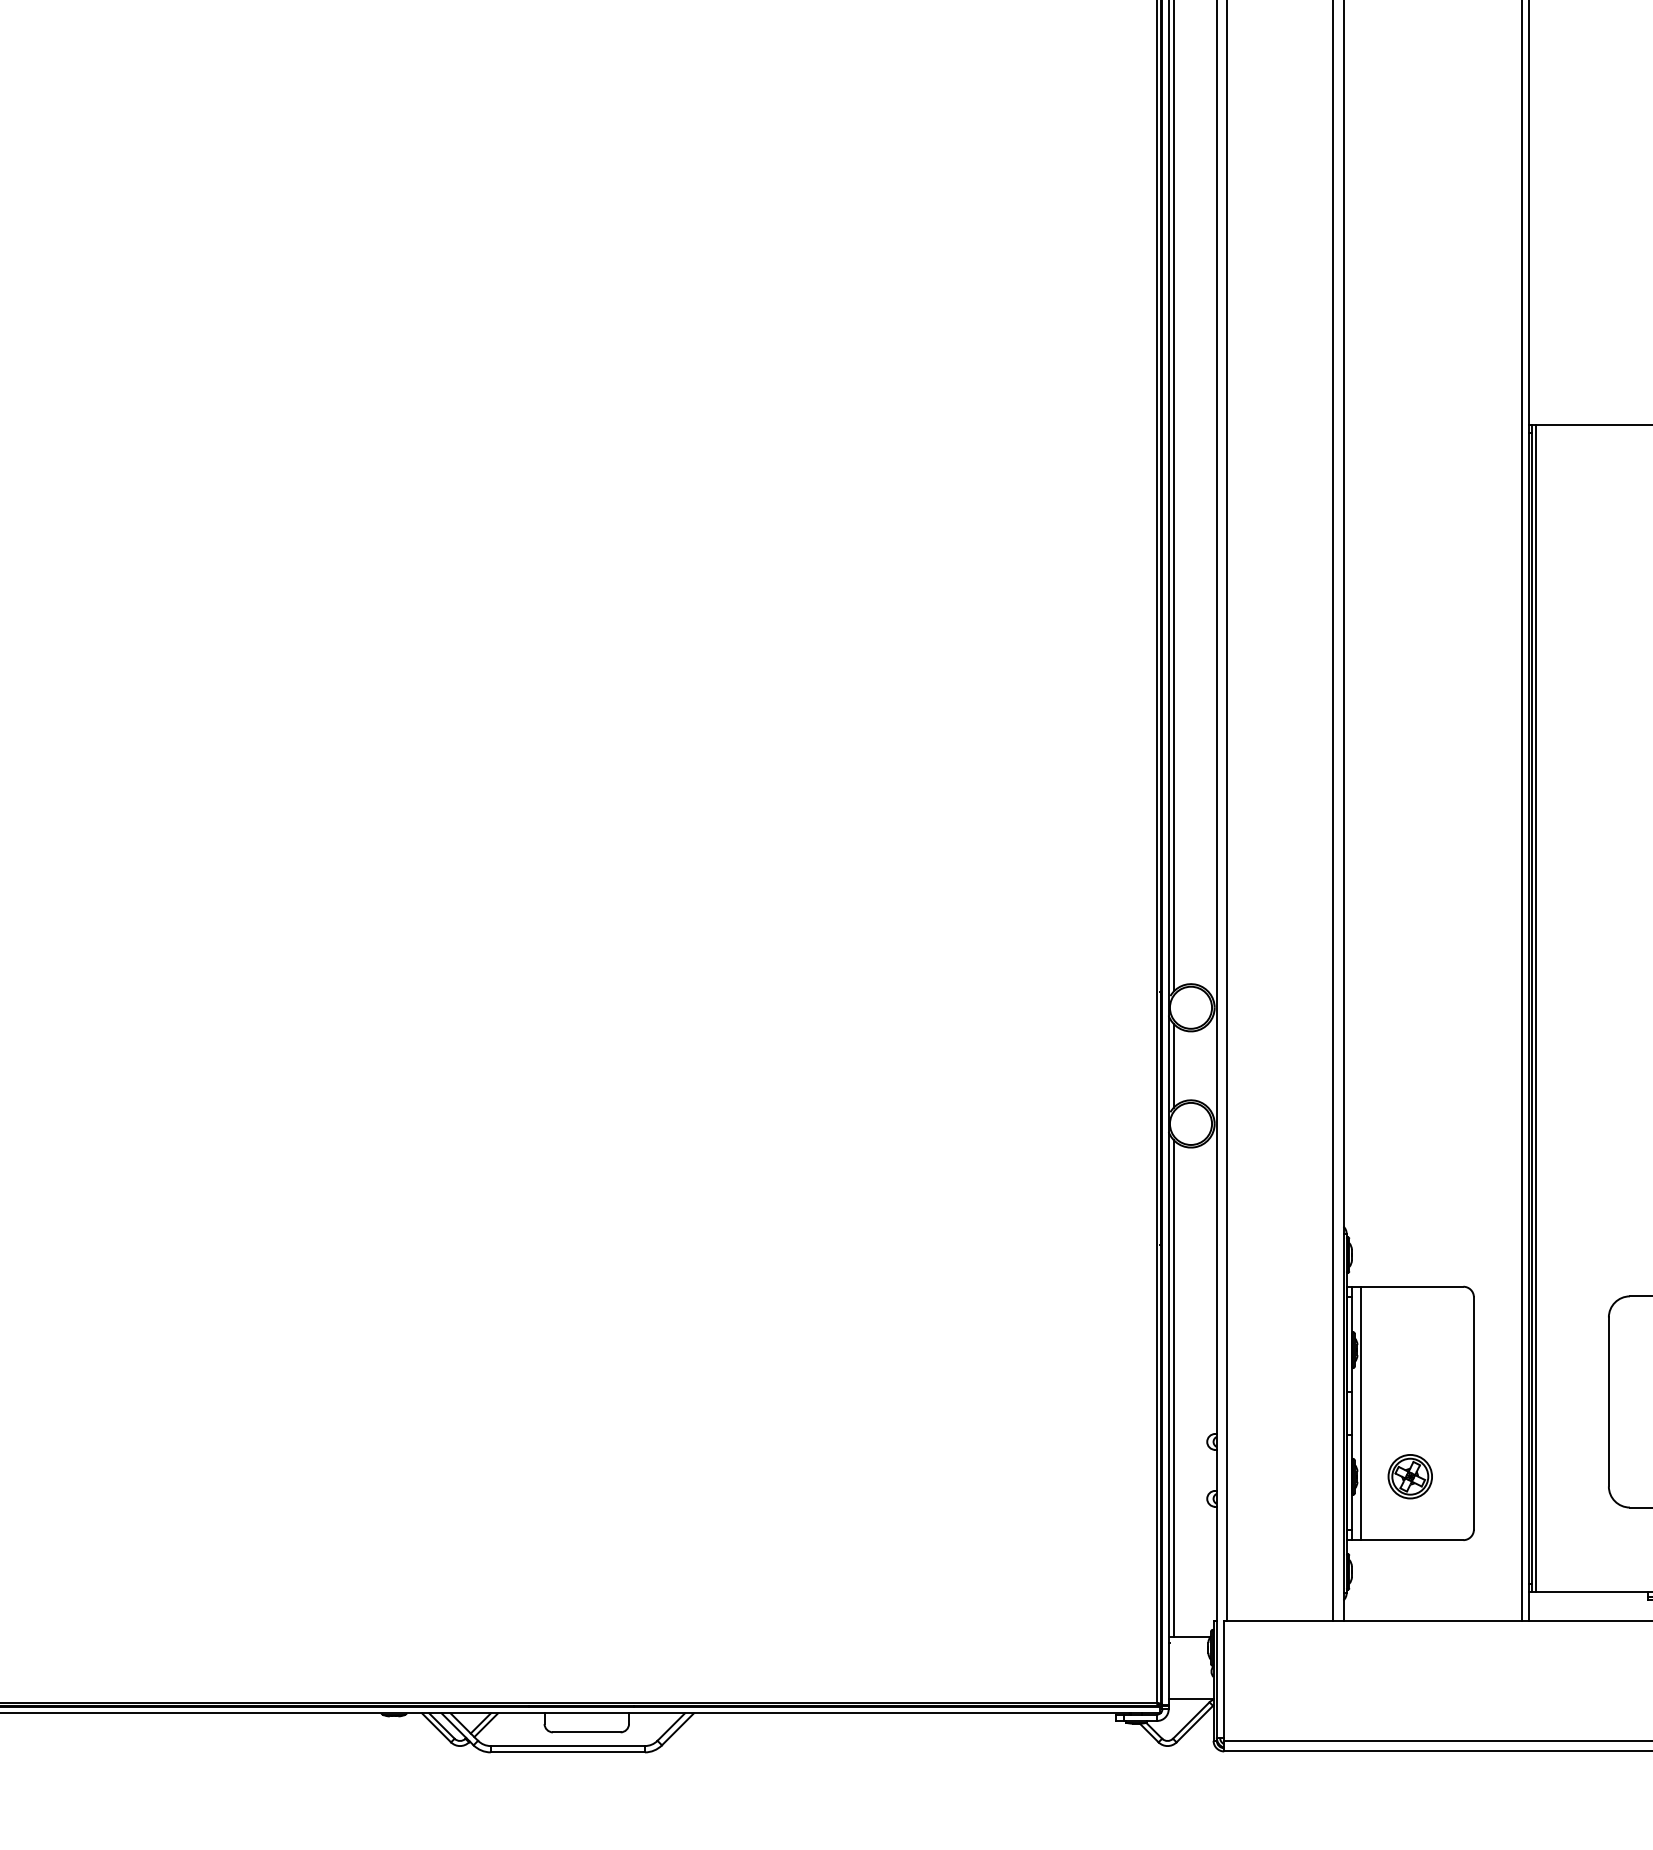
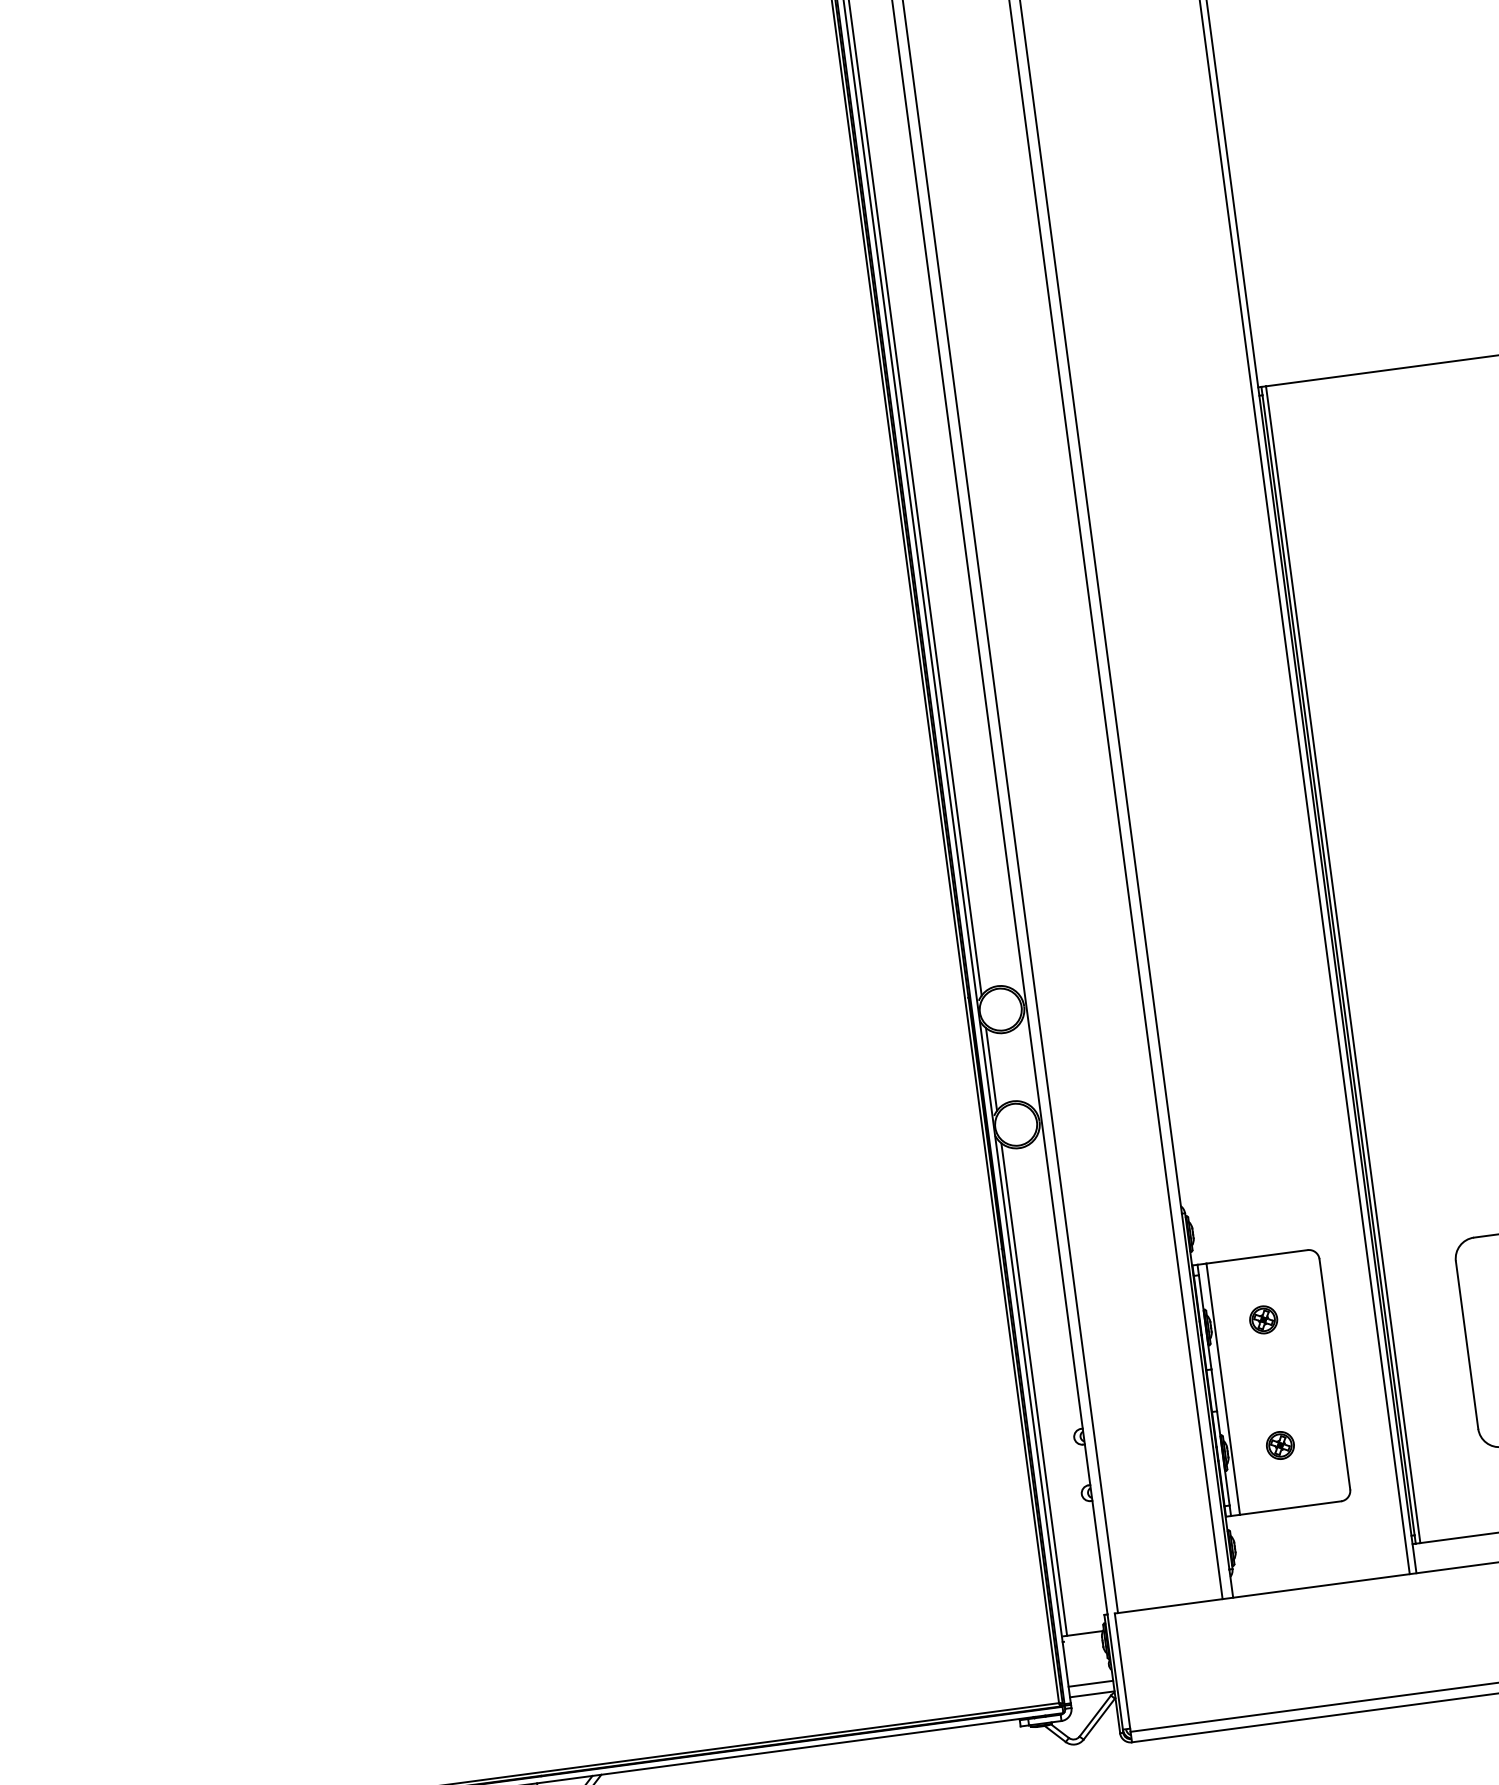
part: (1410, 1349) -> (1263, 1319), added
part: (1410, 1476) -> (1280, 1445), size x0.62
line: (1190, 1687) -> (1090, 1683), added

